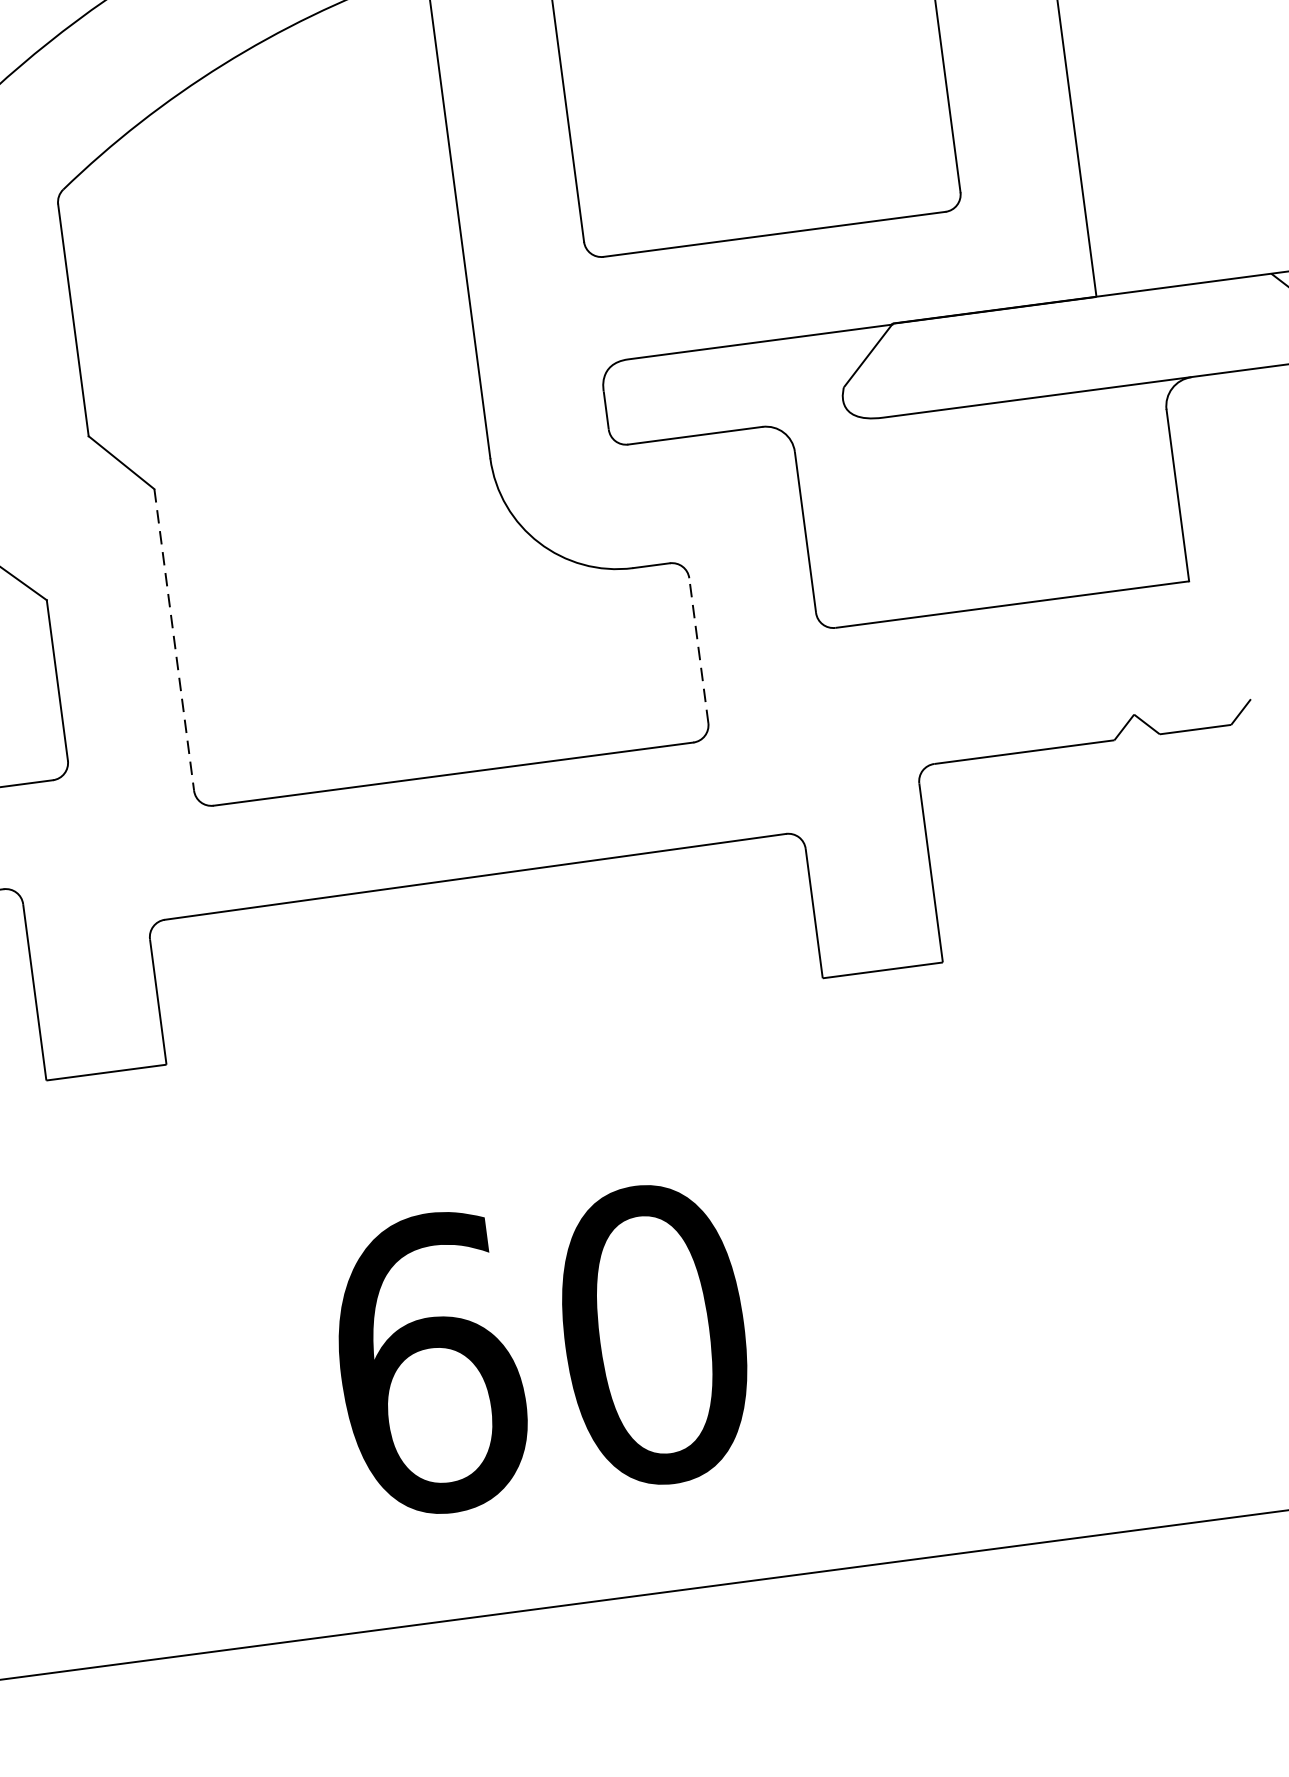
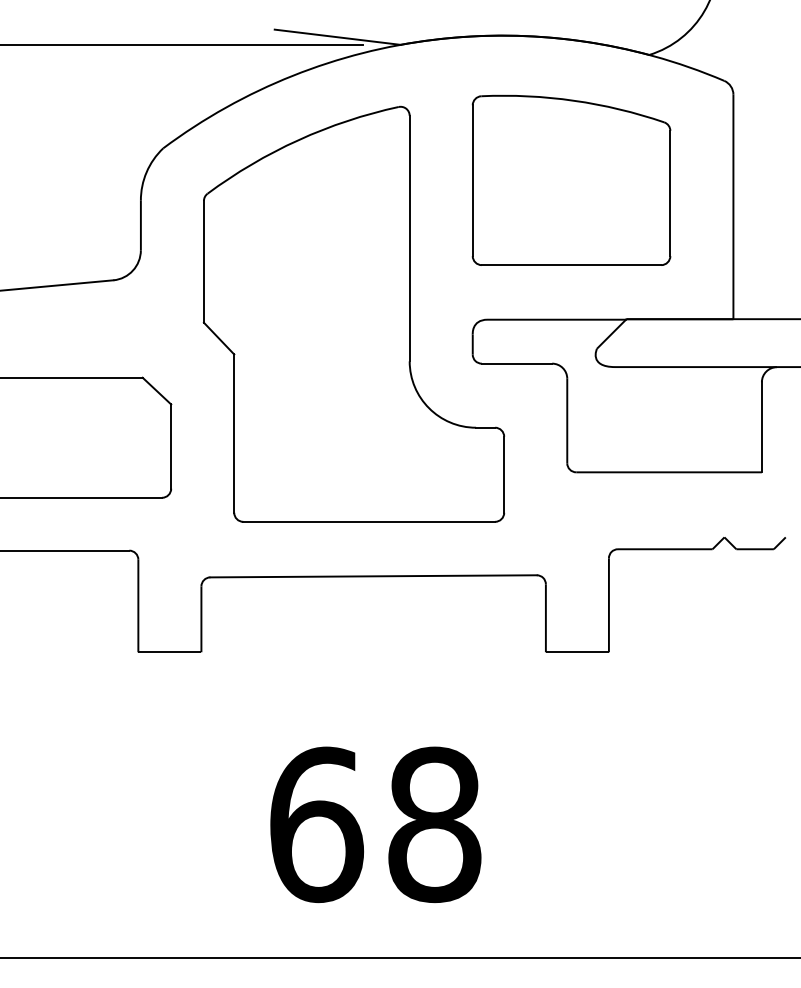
line: (174, 641) -> (234, 434), dashed -> solid
line: (699, 650) -> (504, 474), dashed -> solid
text: (653, 1334) -> (434, 824), 60 -> 68

